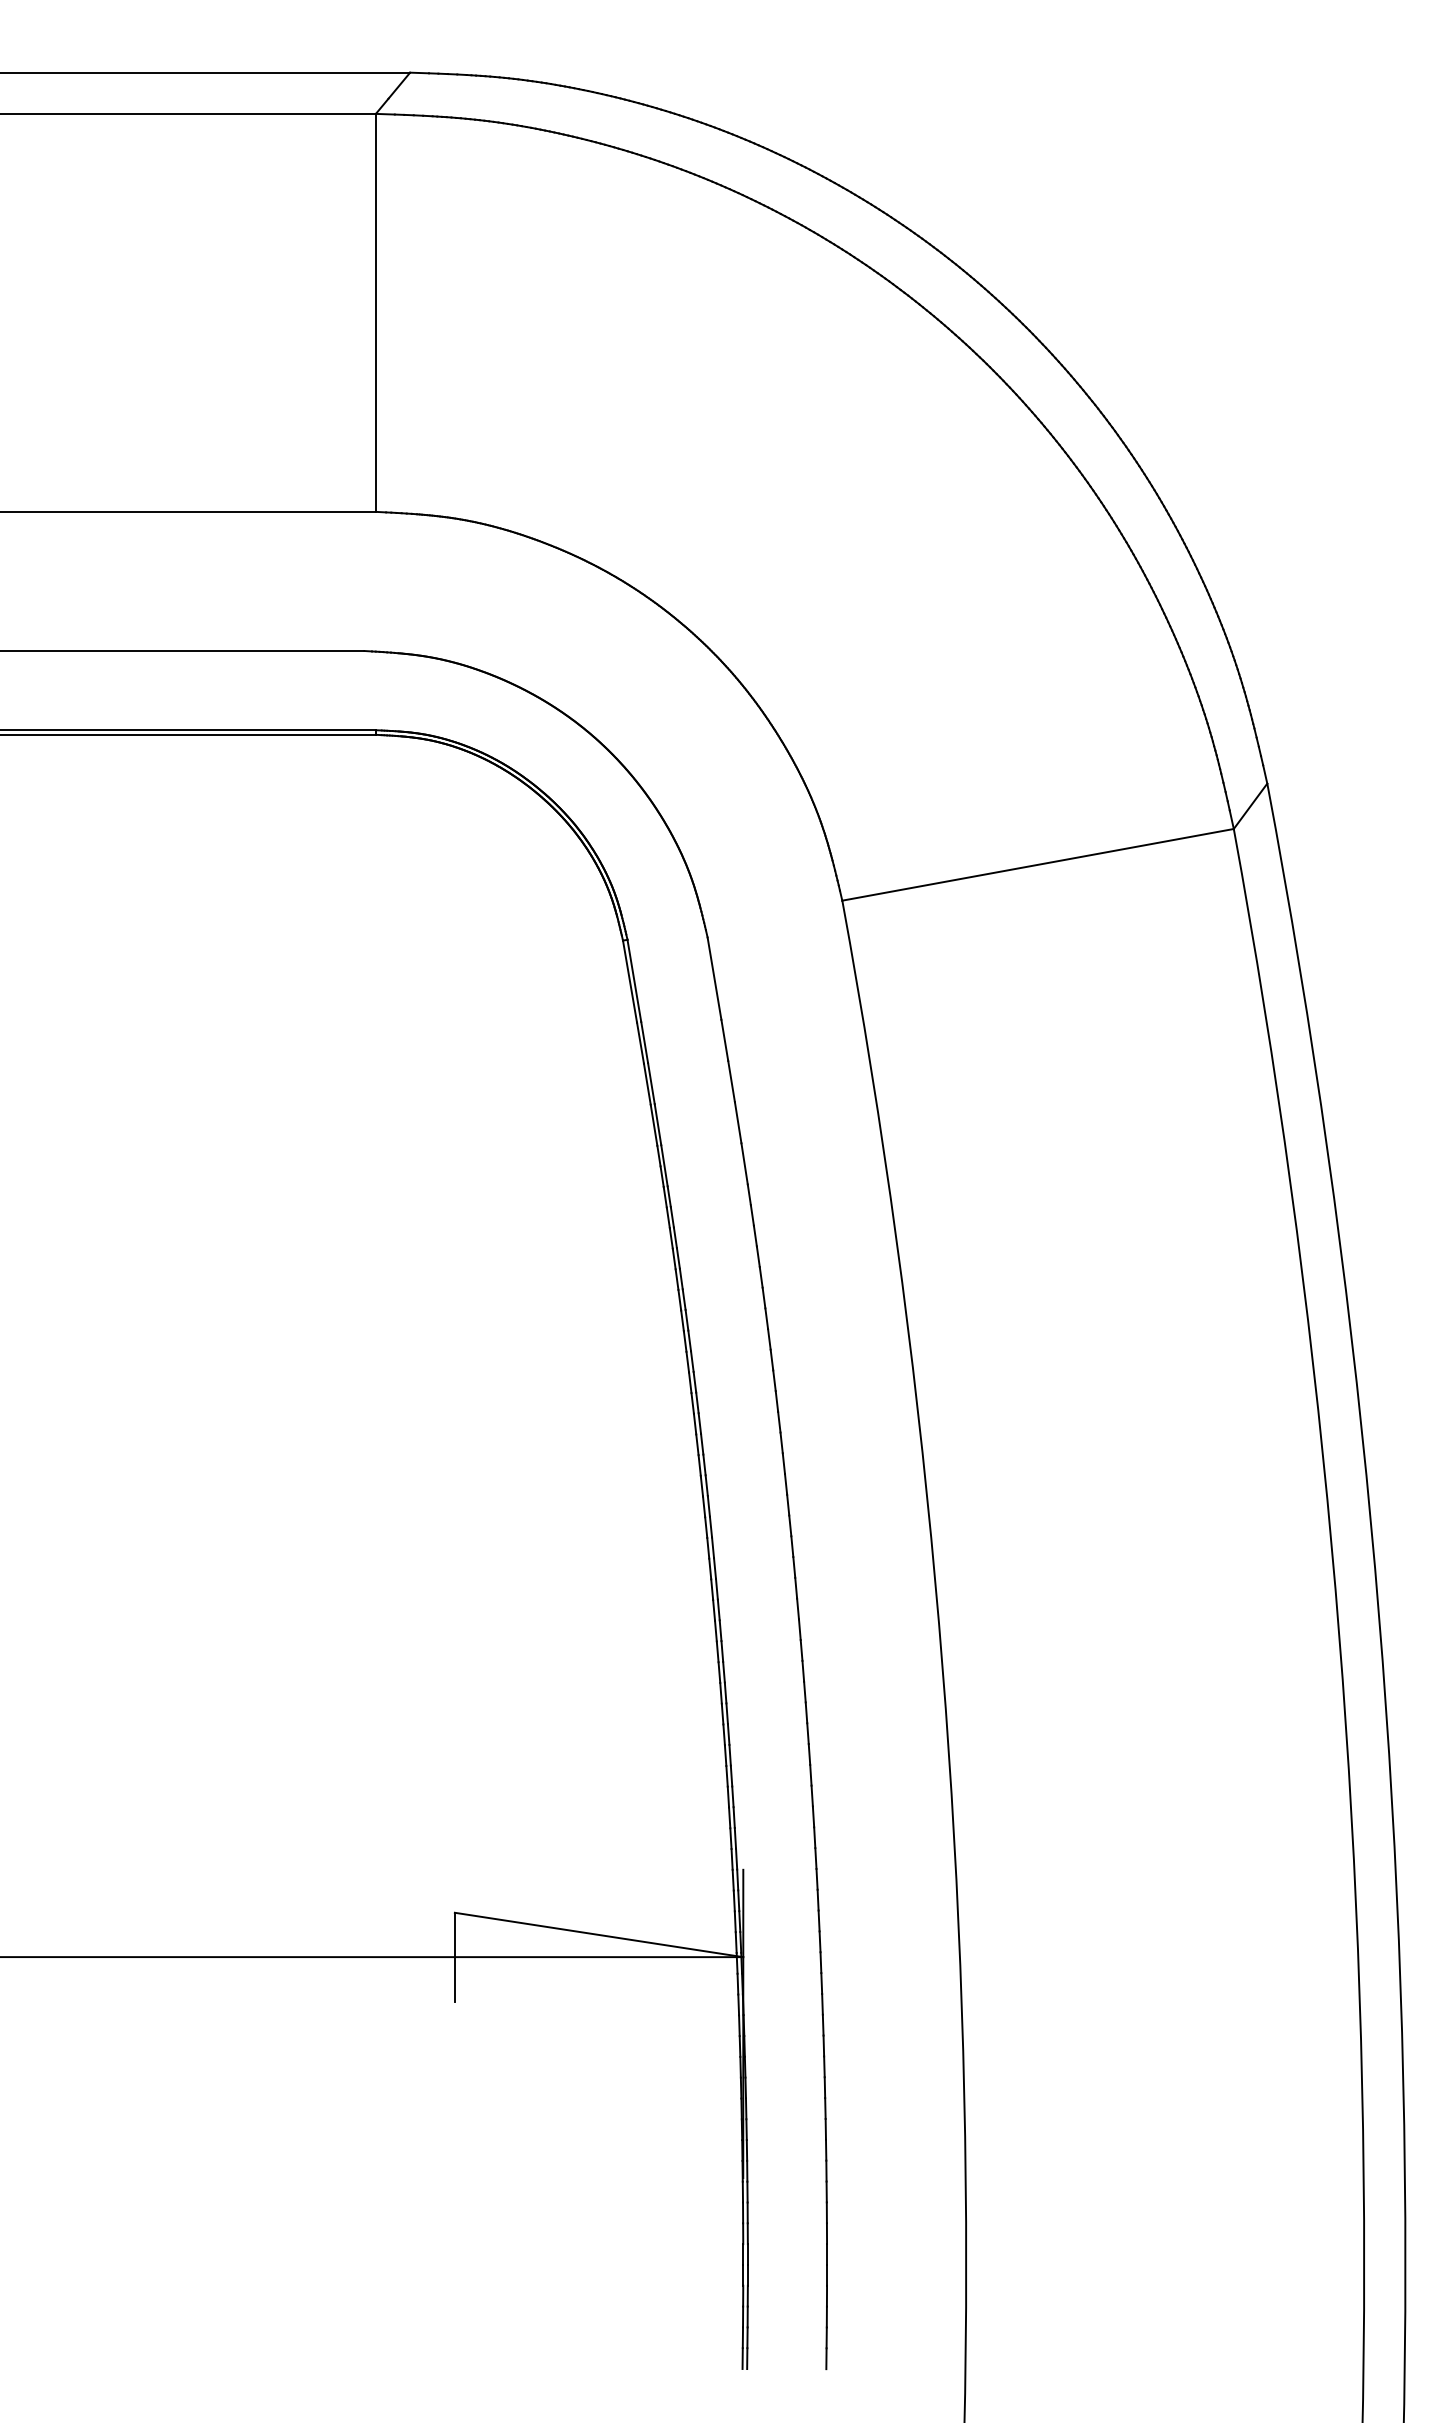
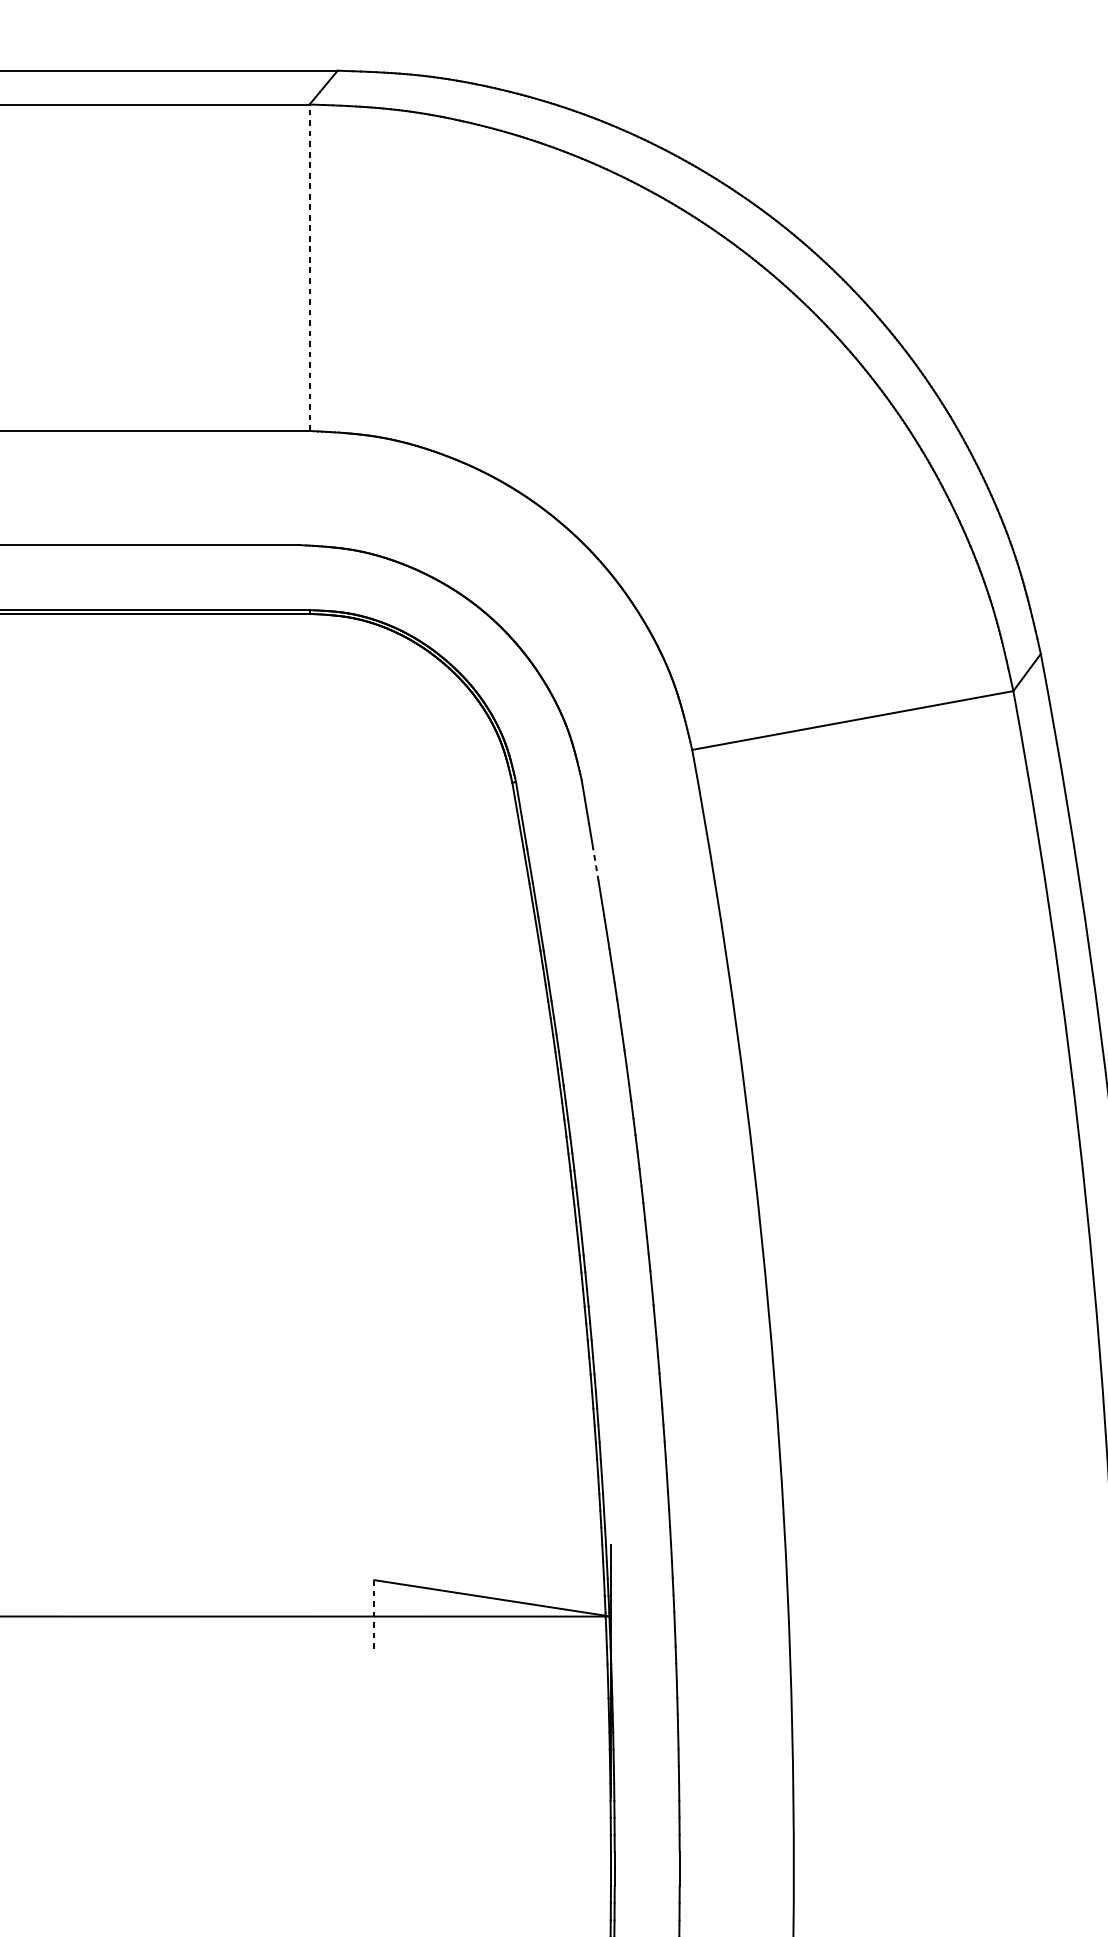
line: (375, 312) -> (309, 267), solid -> dashed
line: (724, 1040) -> (595, 864), solid -> dashed
line: (454, 1957) -> (374, 1616), solid -> dashed

